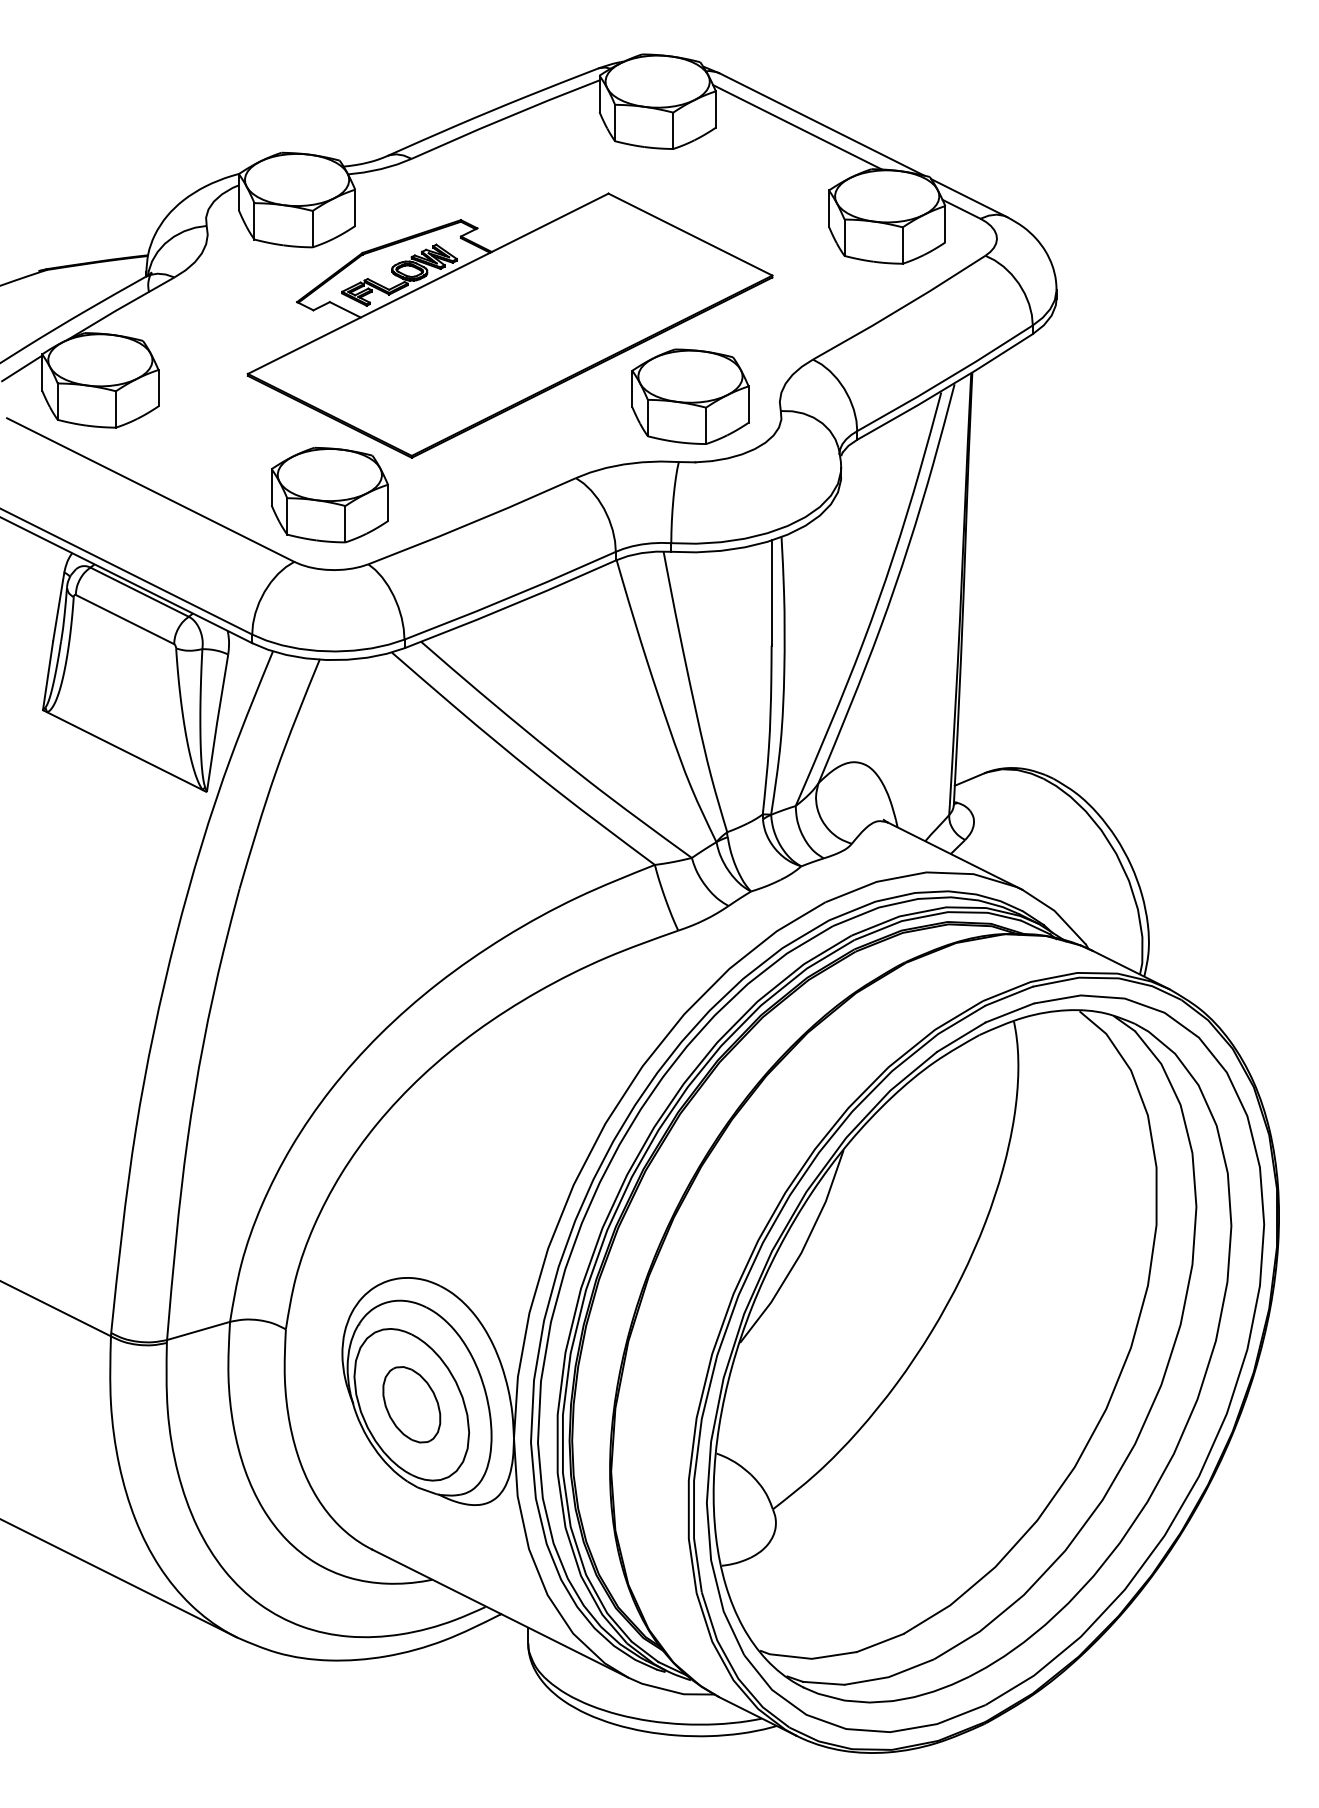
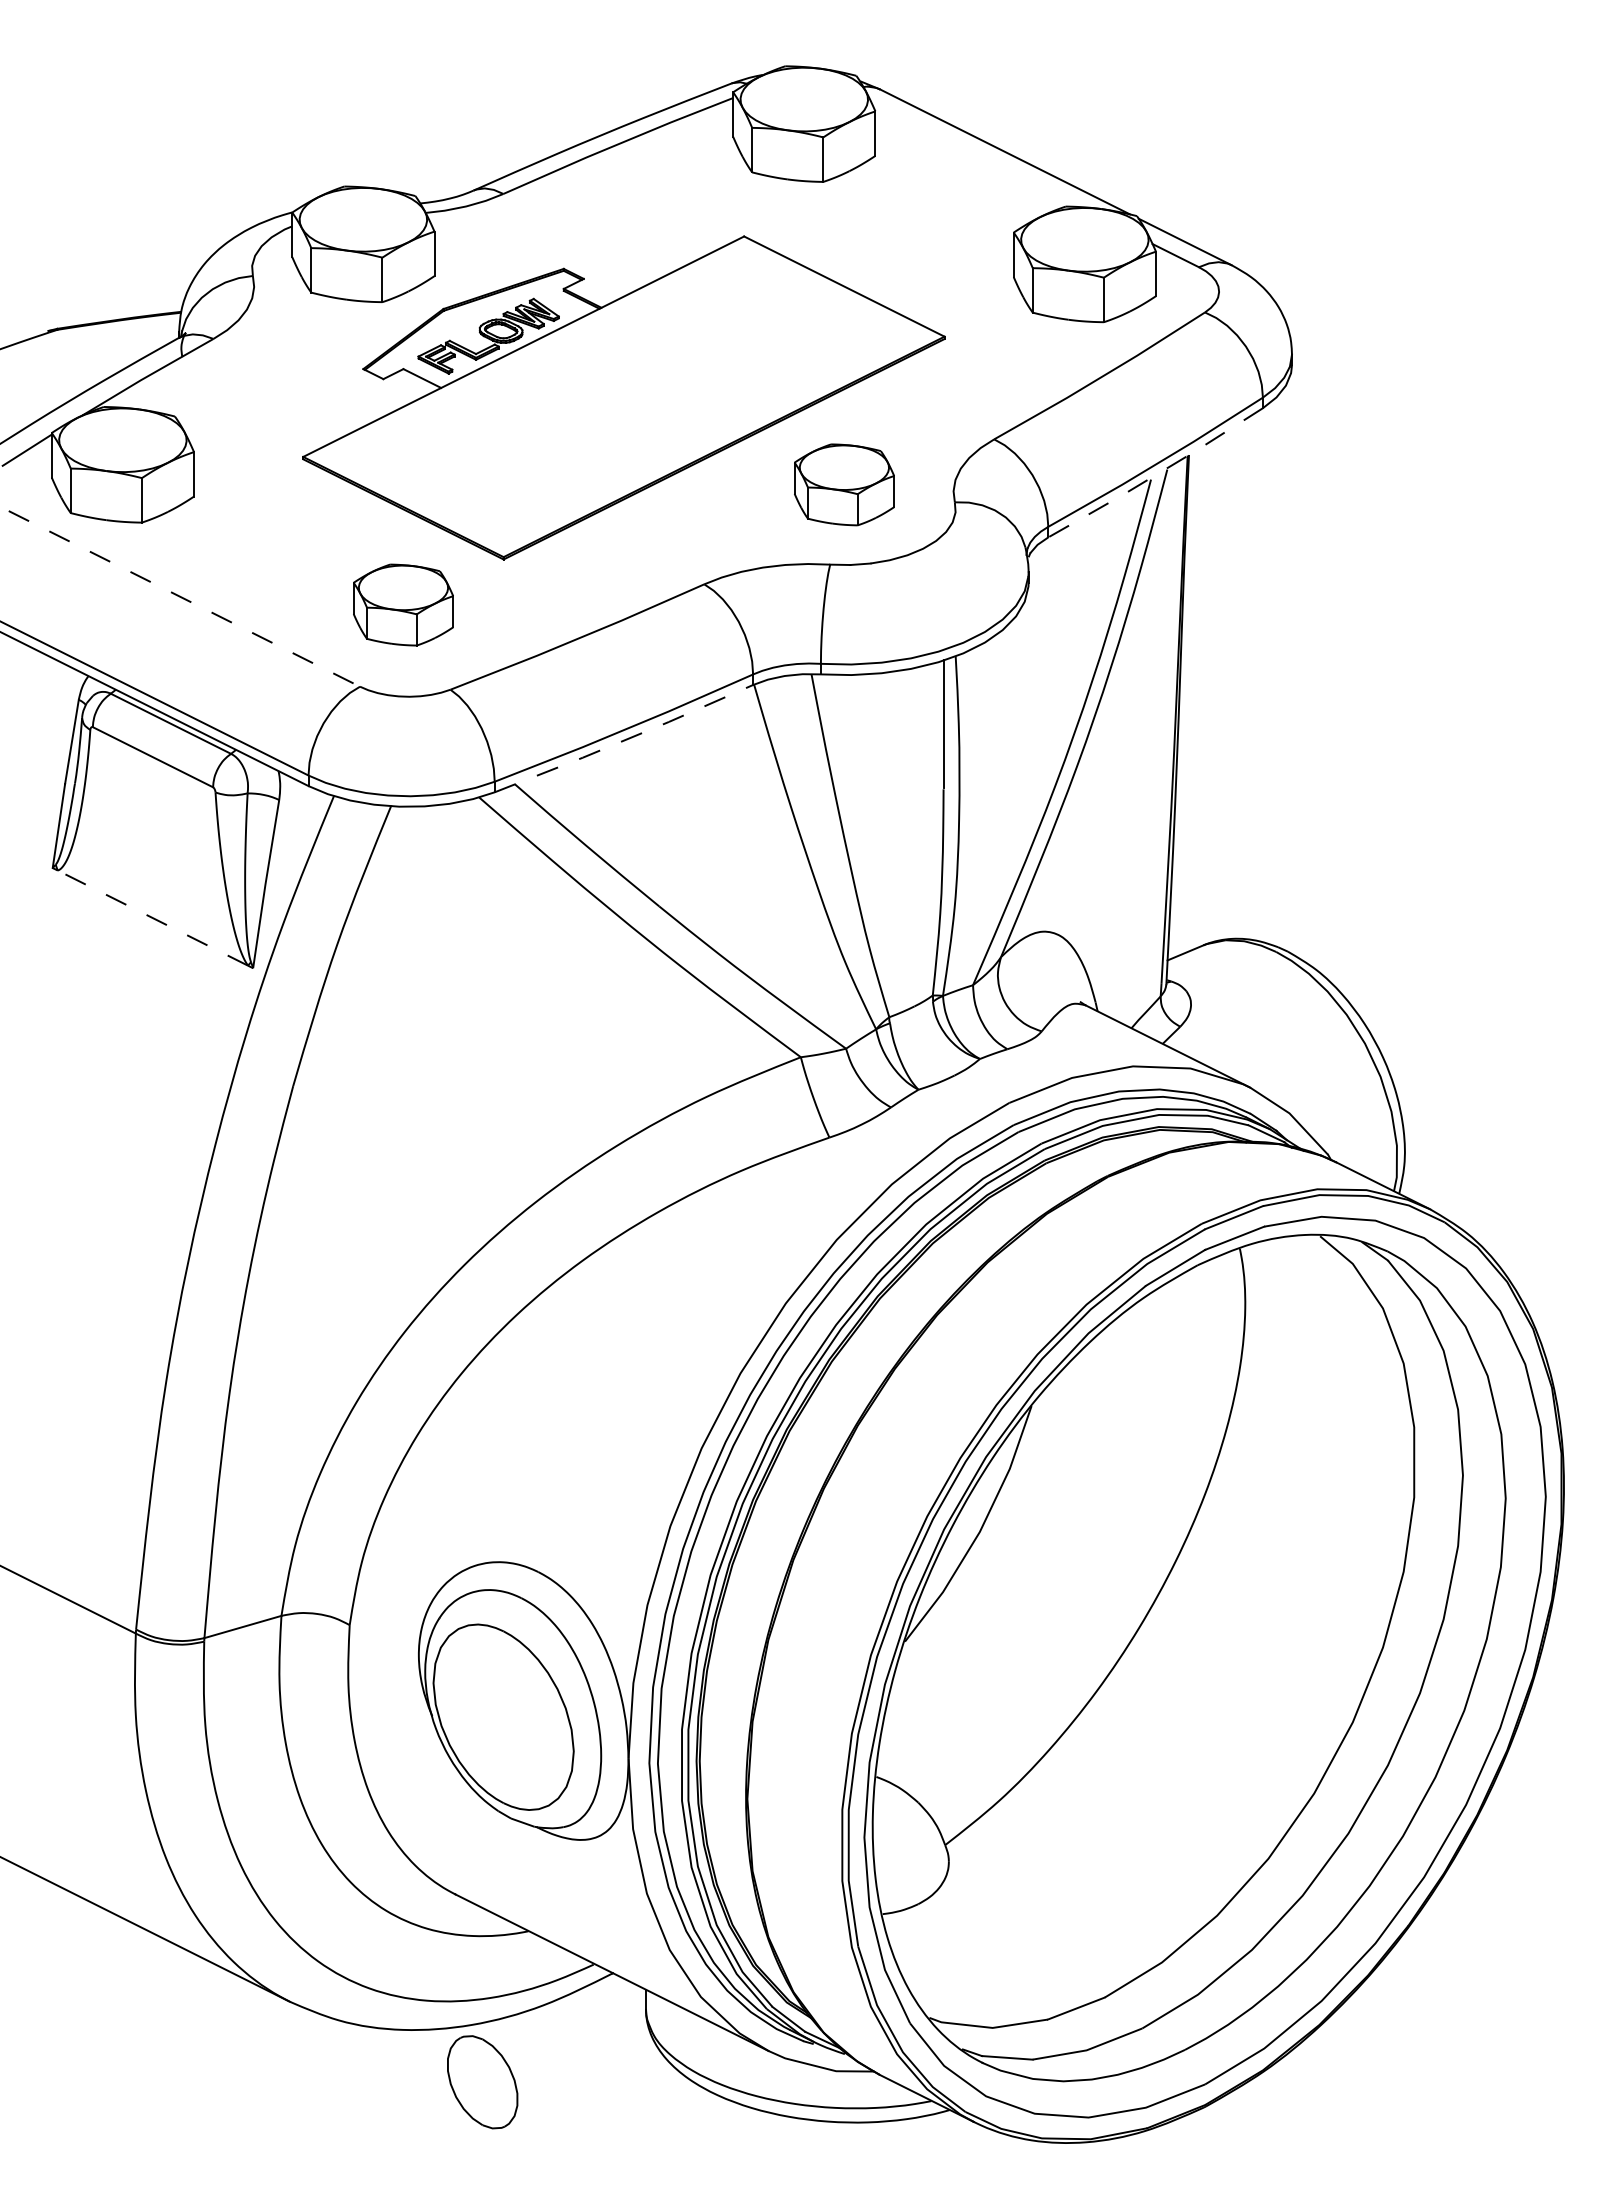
line: (797, 126) -> (975, 154), removed
line: (945, 388) -> (1156, 474), solid -> dashed
part: (690, 396) -> (844, 484), size x0.7
line: (150, 490) -> (184, 599), solid -> dashed
part: (329, 494) -> (403, 604), size x0.7
line: (510, 605) -> (624, 740), solid -> dashed
line: (124, 750) -> (152, 917), solid -> dashed
part: (411, 1404) -> (482, 2082), moved

